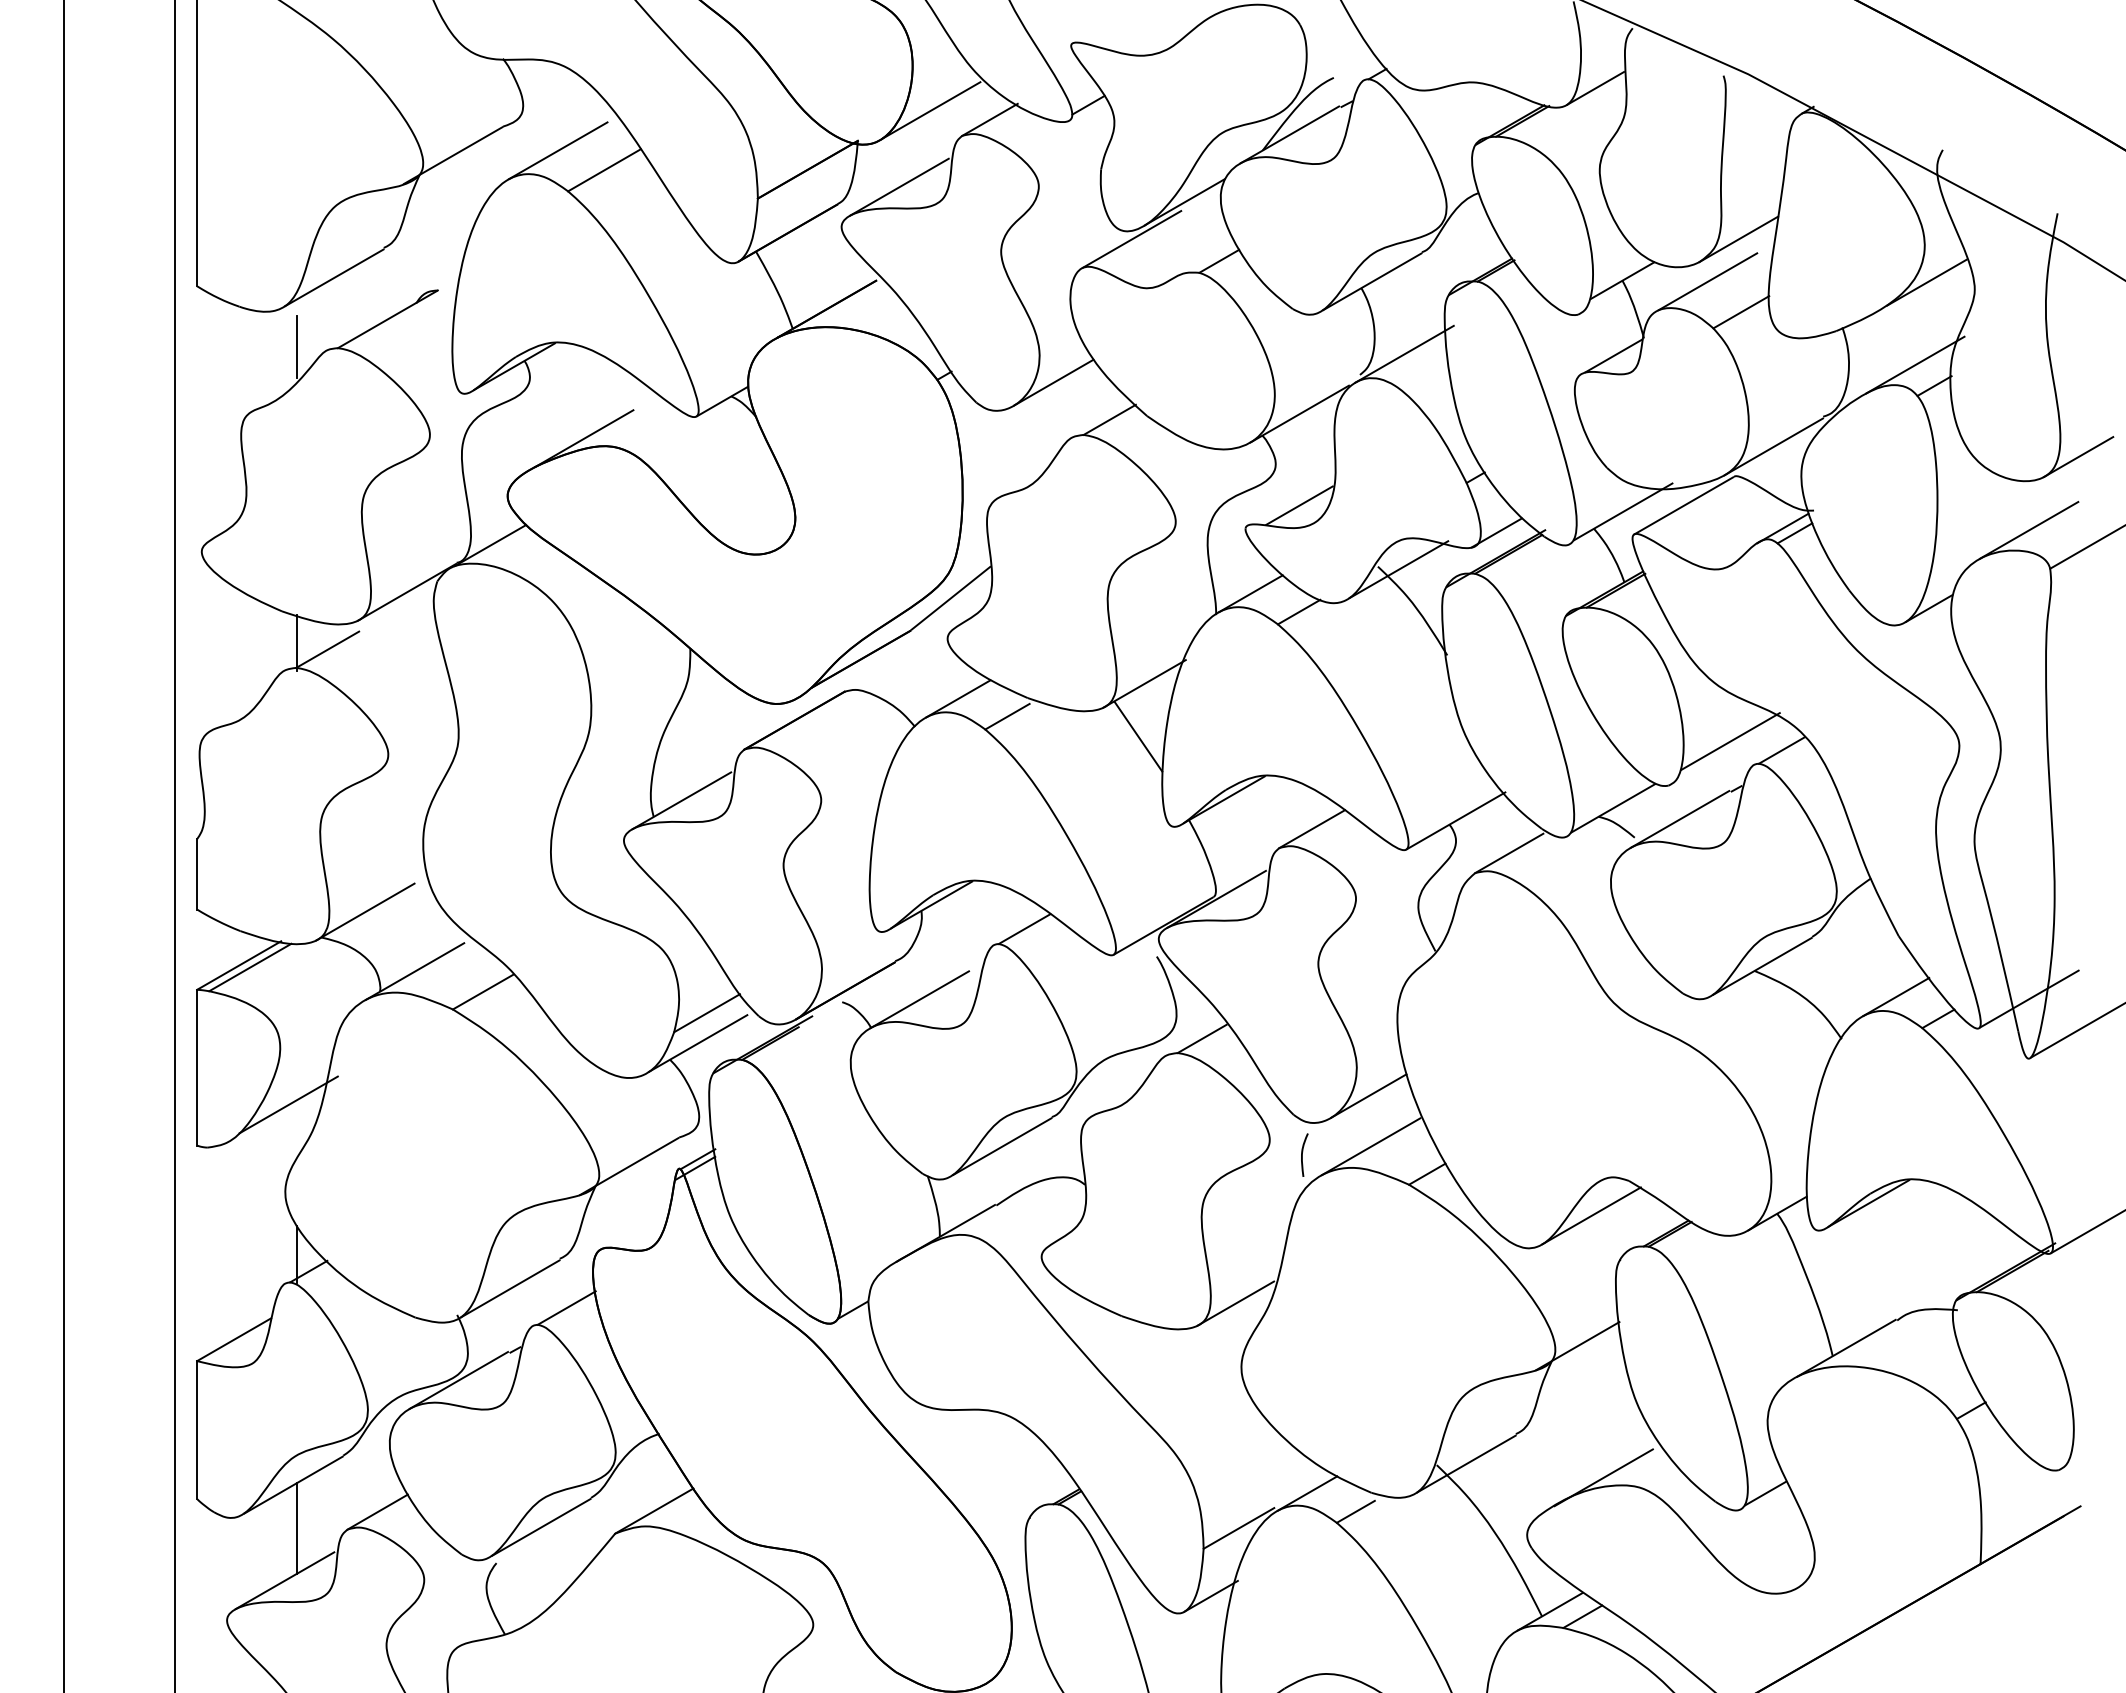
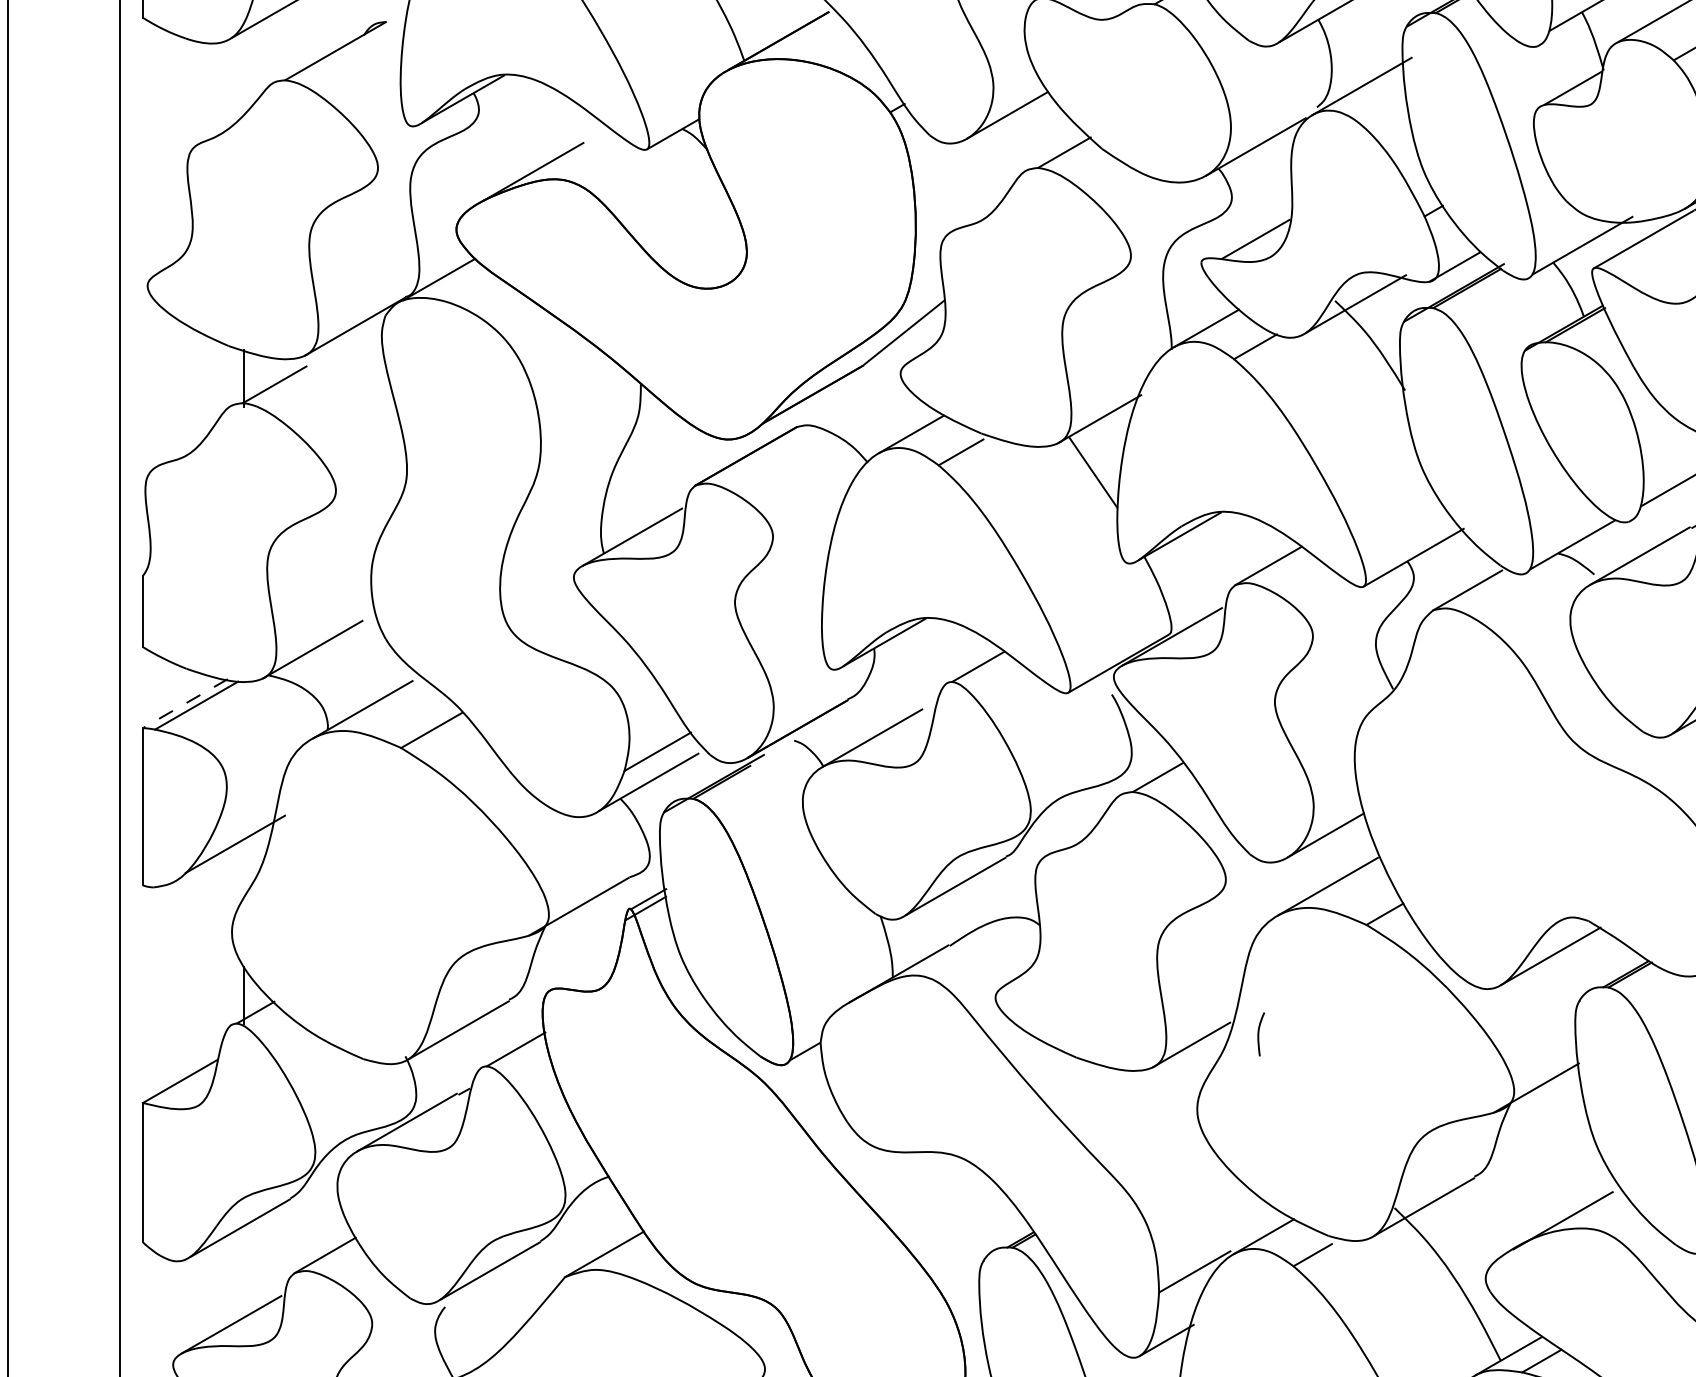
line: (297, 346) -> (244, 78), removed
line: (239, 965) -> (185, 703), solid -> dashed
curve: (1302, 1154) -> (1258, 1033), moved
line: (297, 1528) -> (244, 1271), removed

